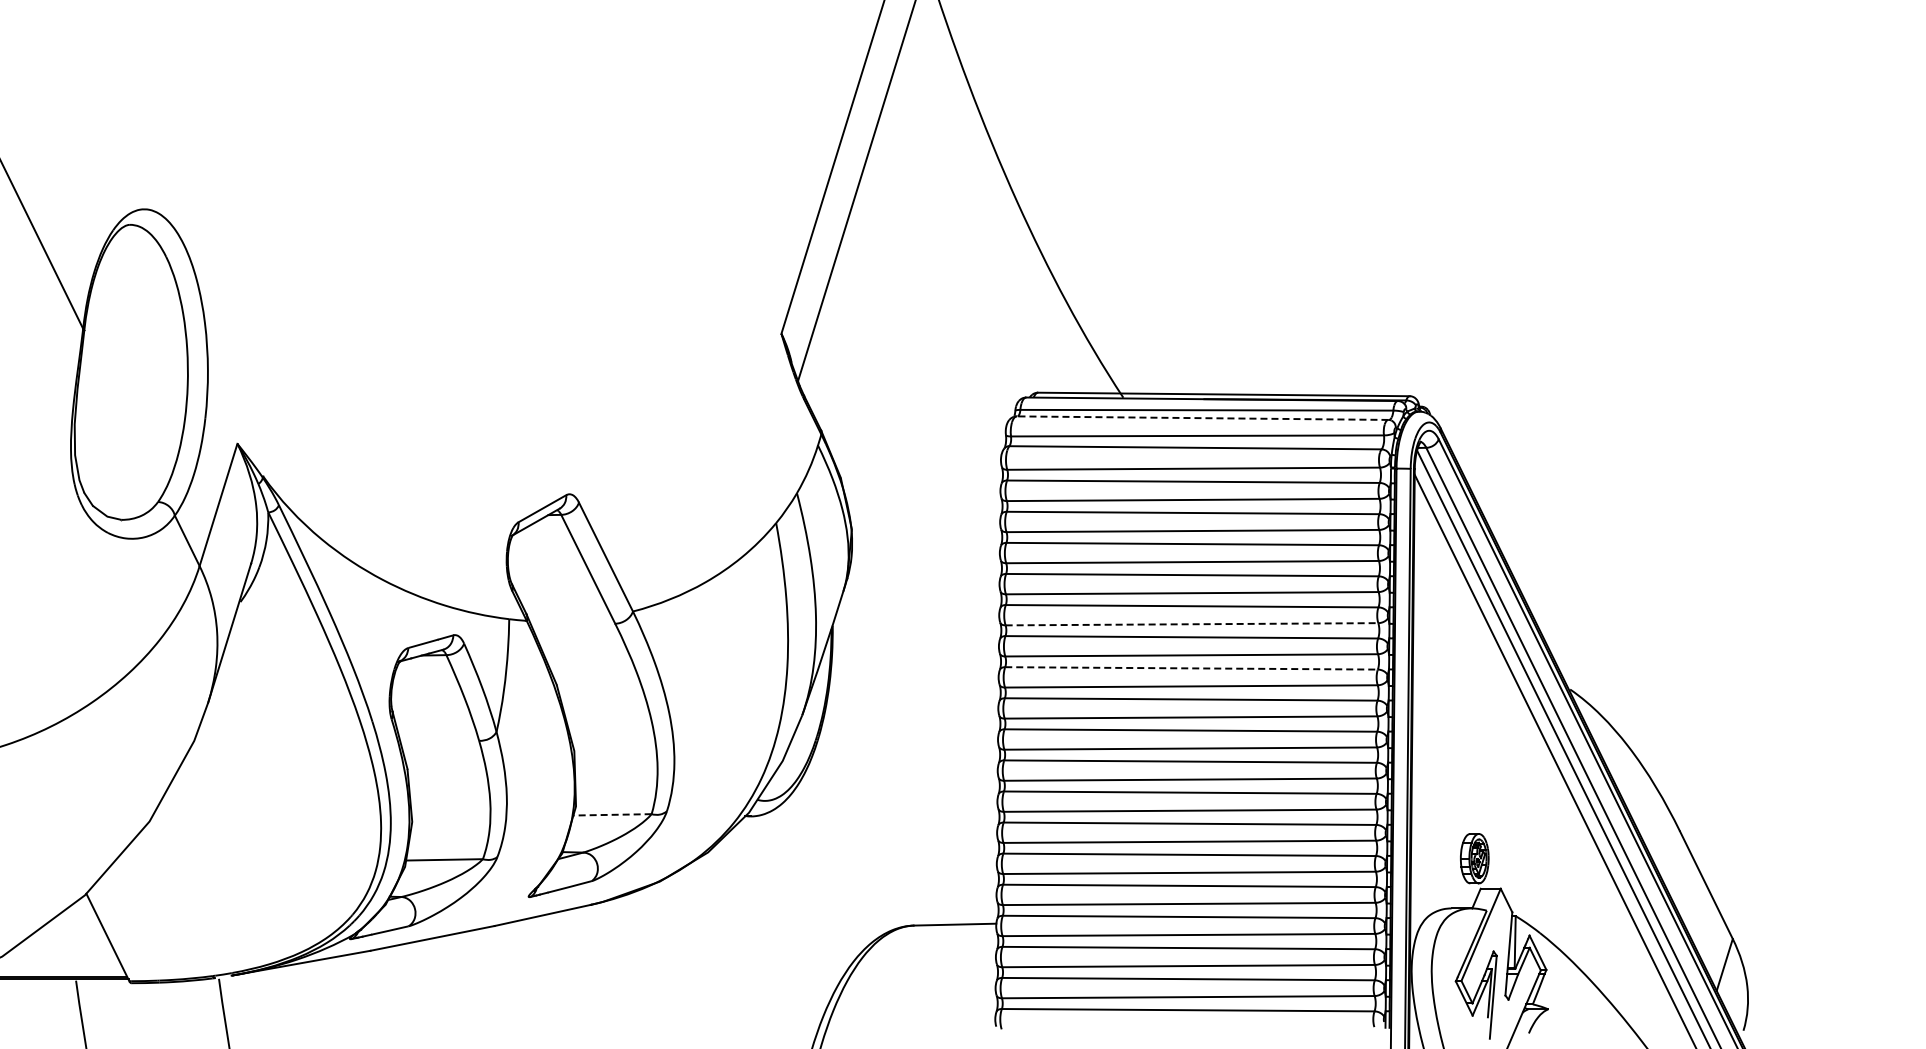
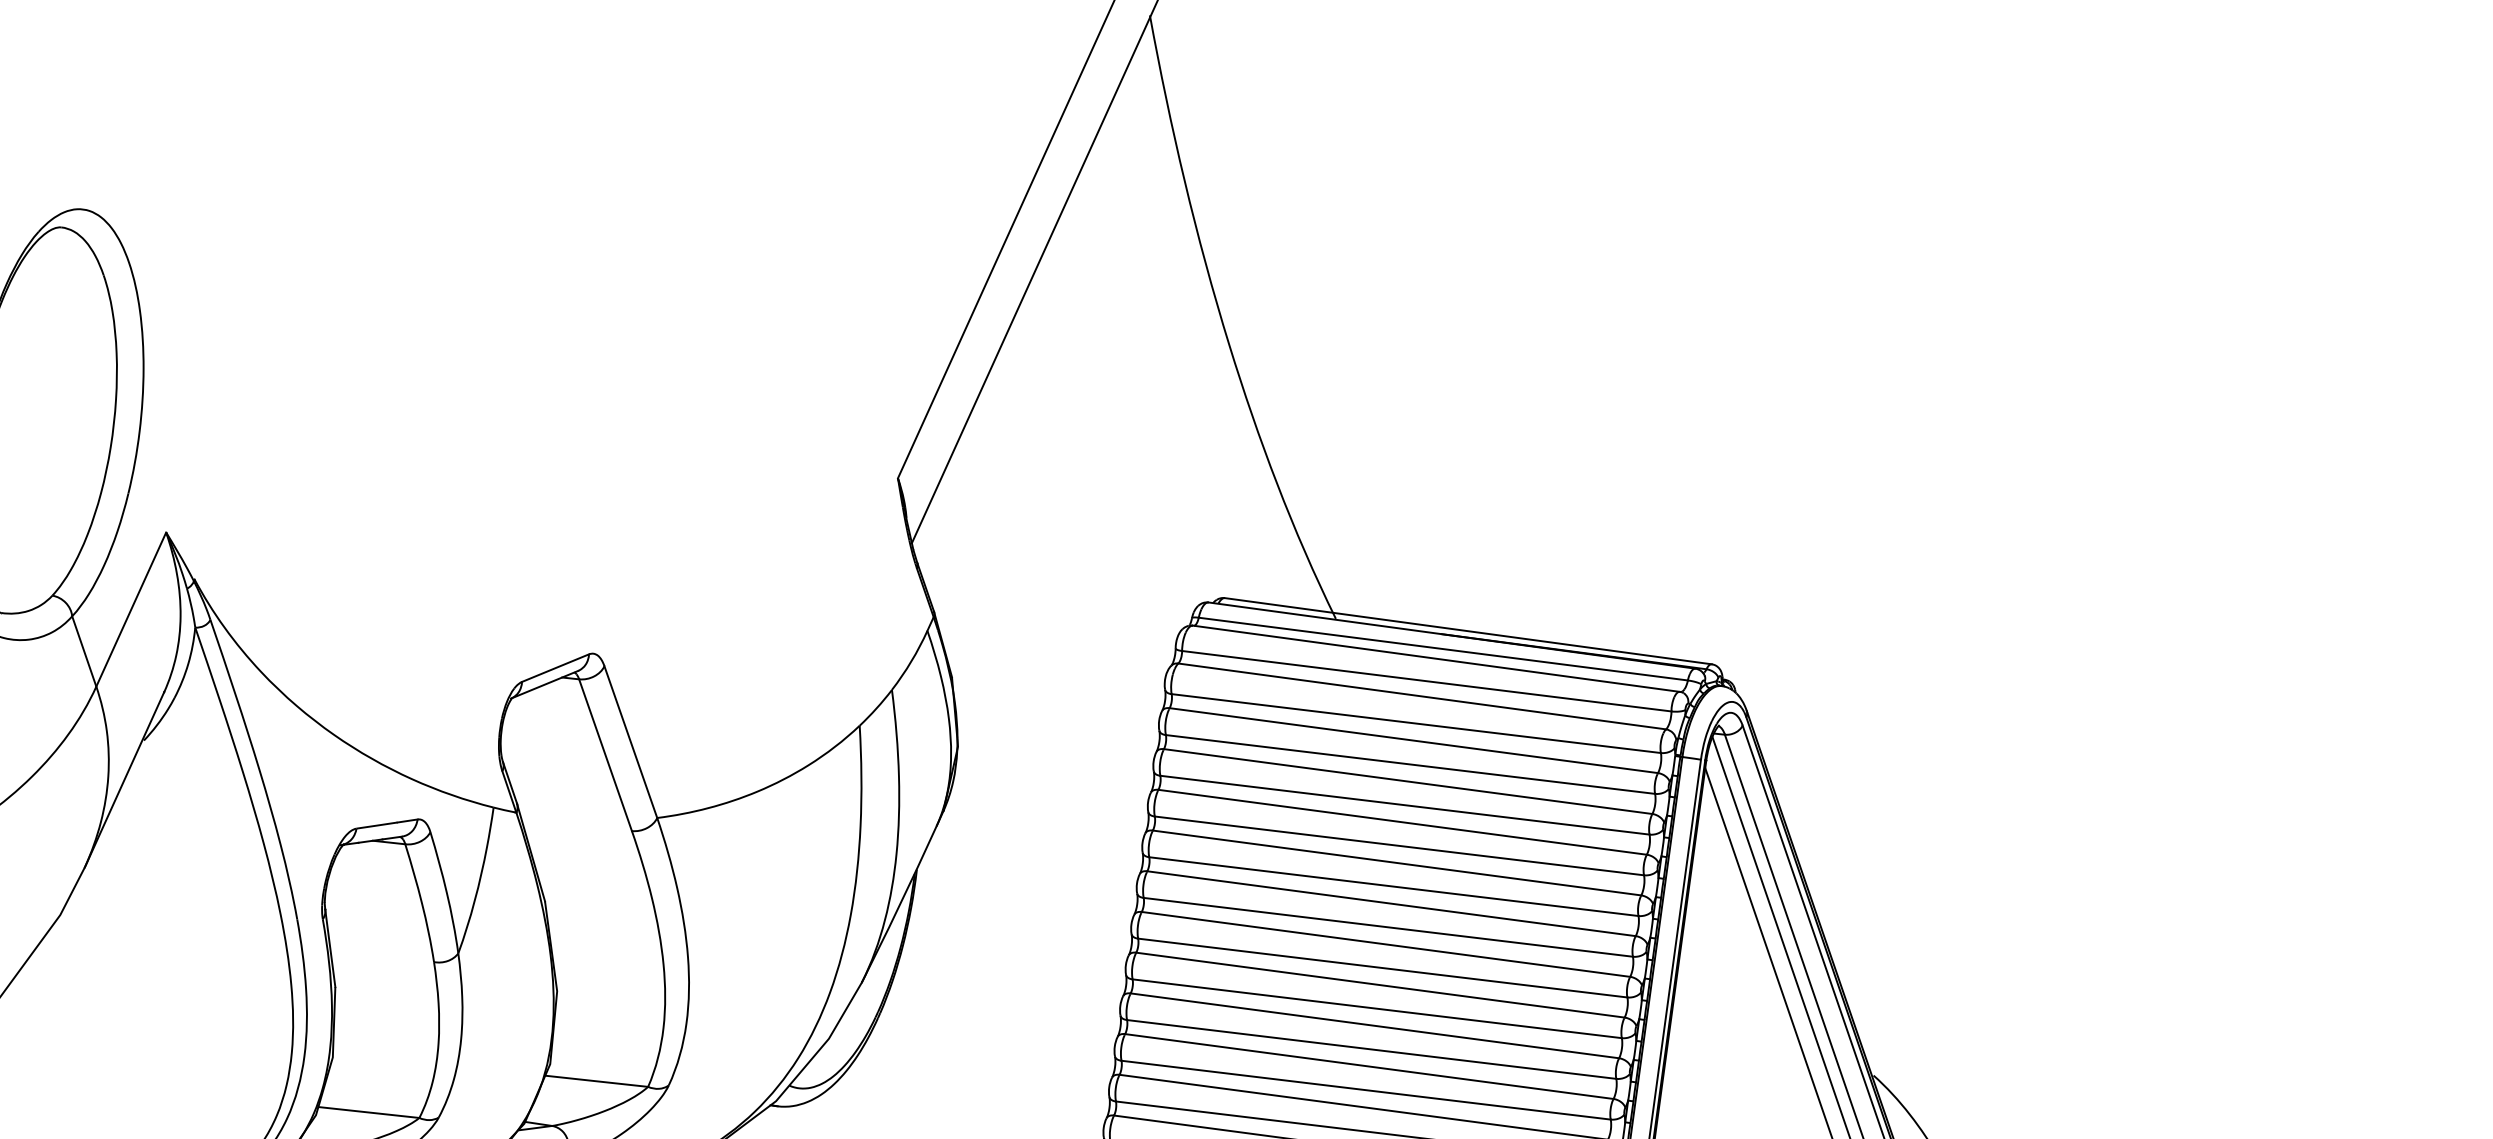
line: (1202, 418) -> (1436, 659), dashed -> solid
line: (1192, 624) -> (1388, 927), dashed -> solid
line: (1192, 668) -> (1381, 985), dashed -> solid
line: (612, 814) -> (596, 1080), dashed -> solid

